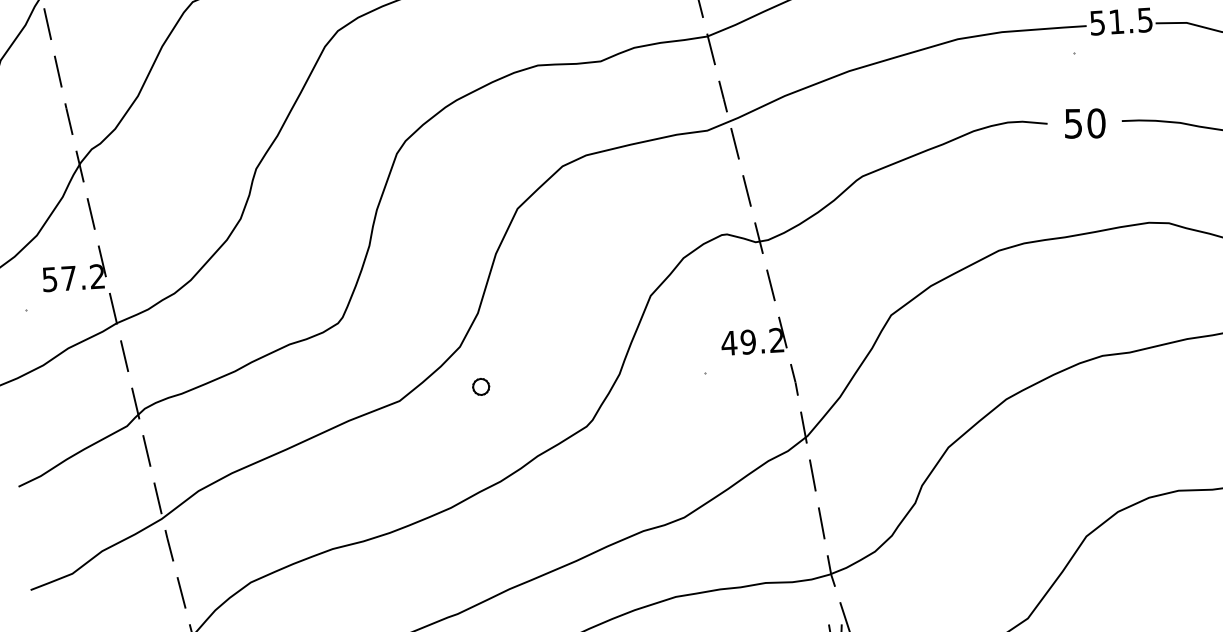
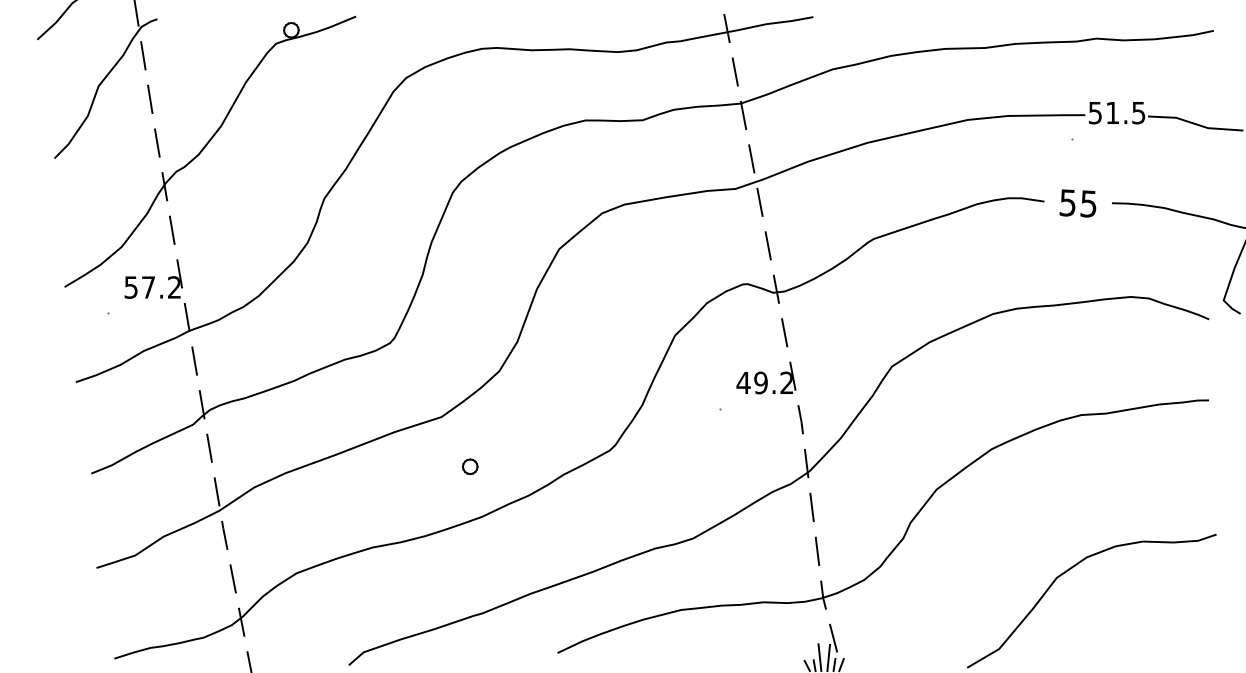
text: (1096, 122) -> (1088, 203), 50 -> 55
part: (481, 386) -> (470, 466), moved

